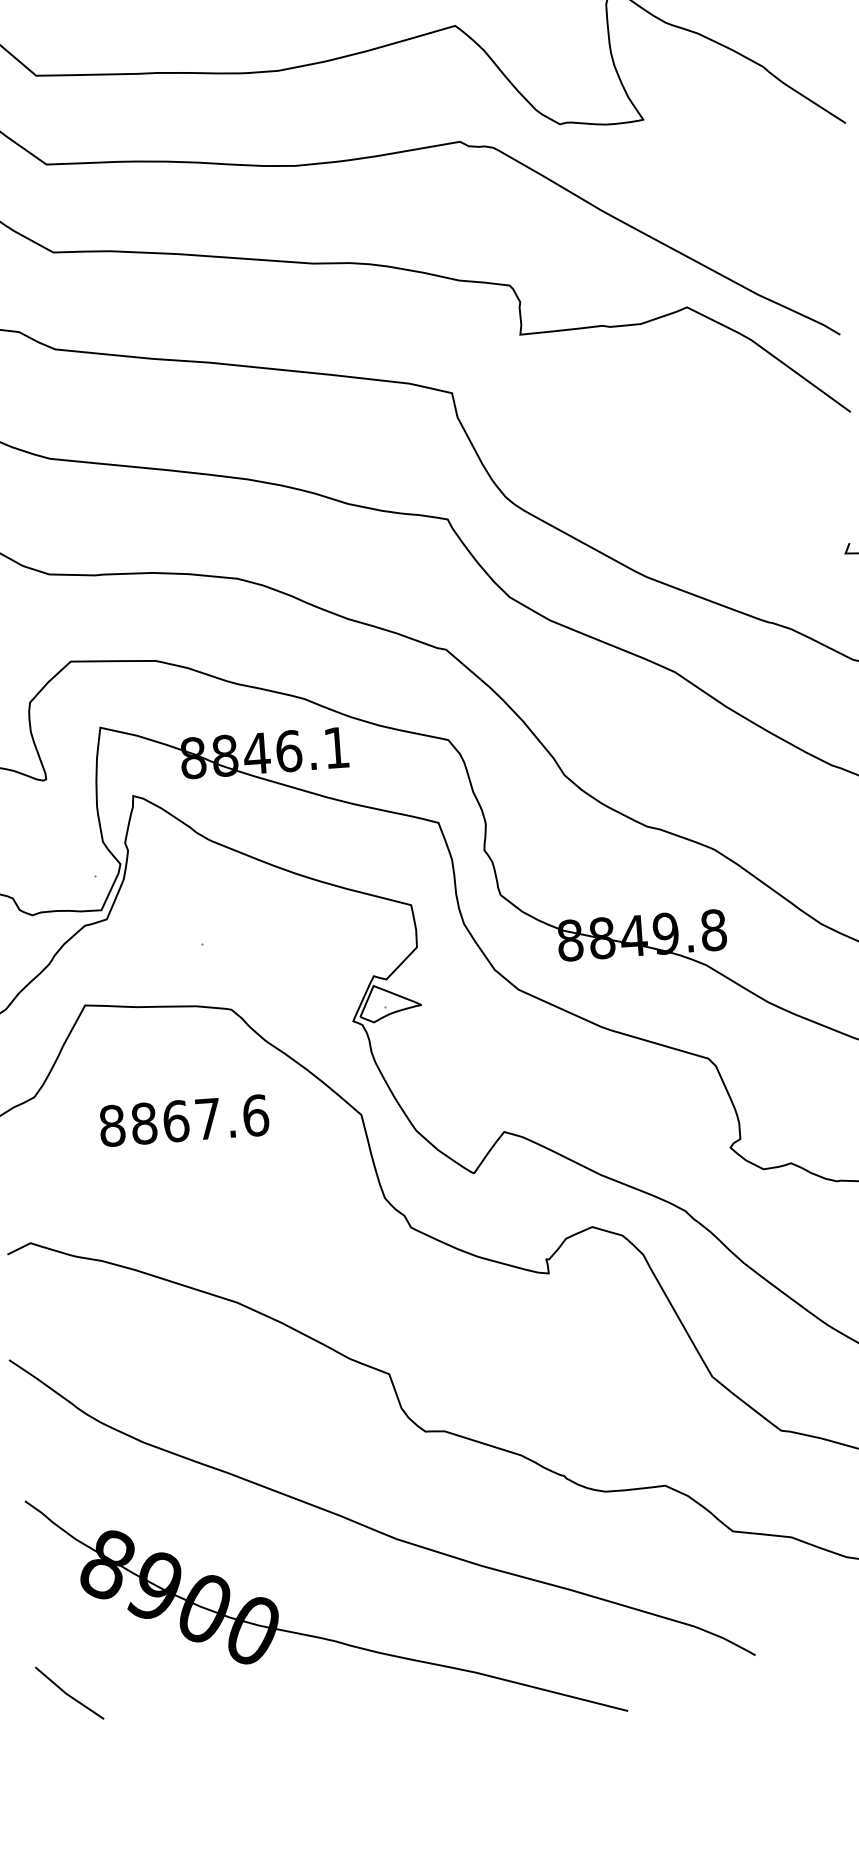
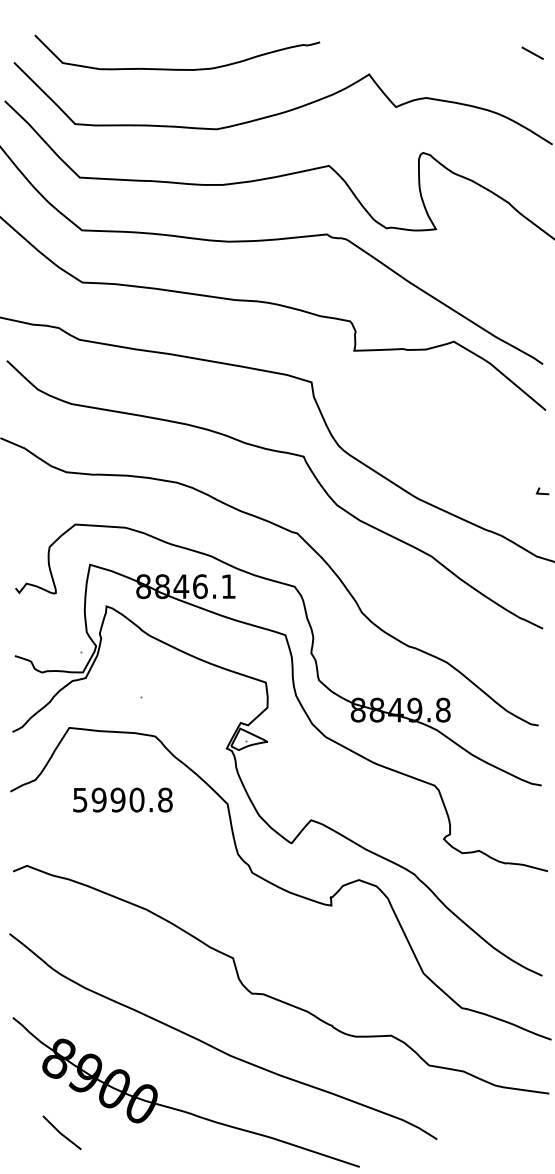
text: (183, 1119) -> (122, 799), 8867.6 -> 5990.8
line: (68, 1692) -> (61, 1132), moved

